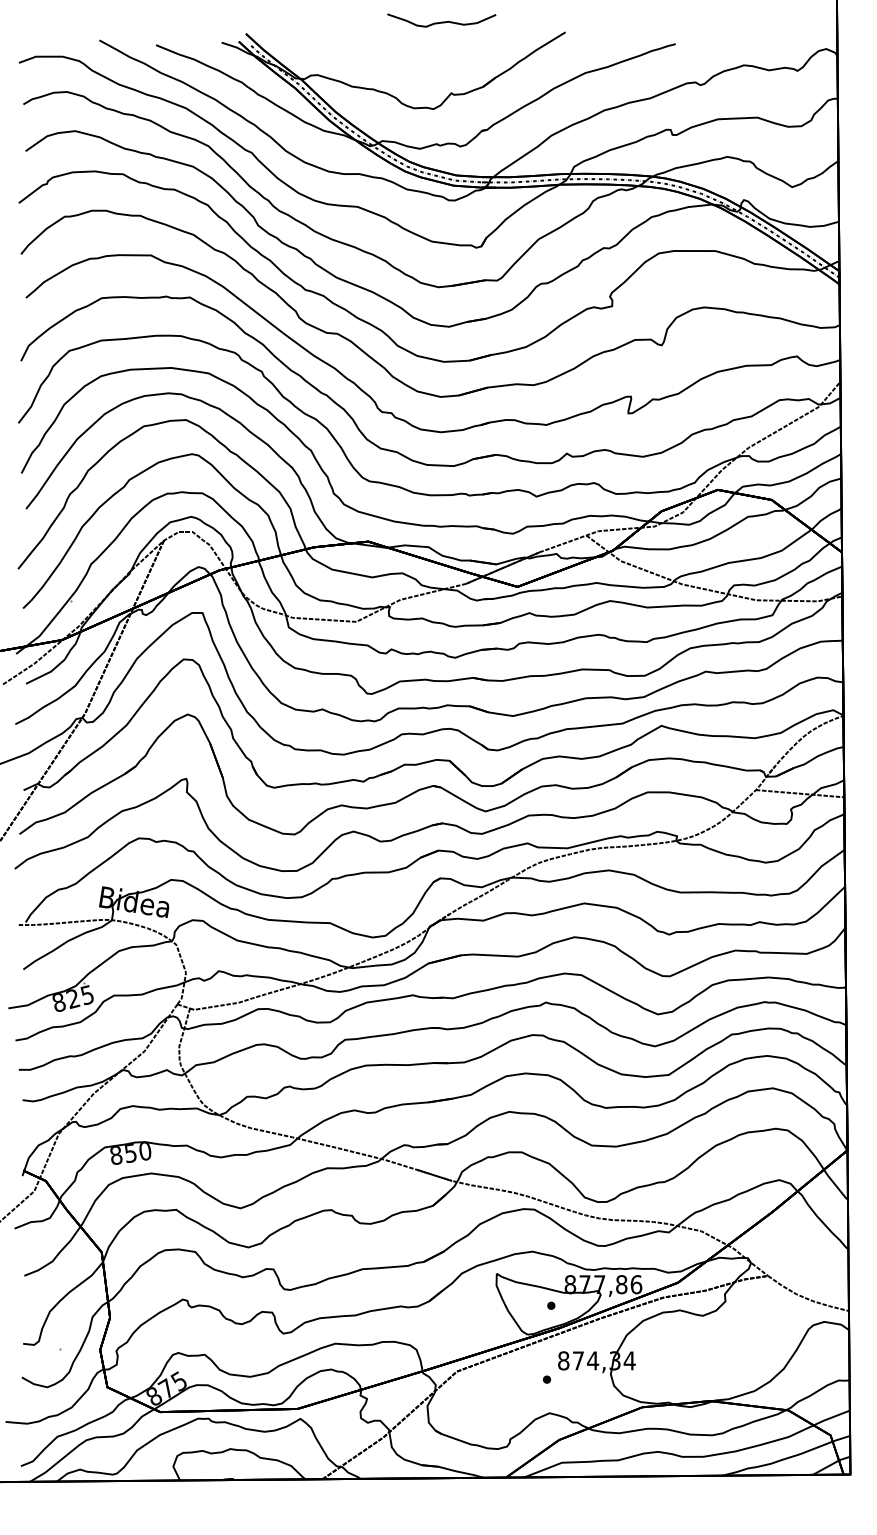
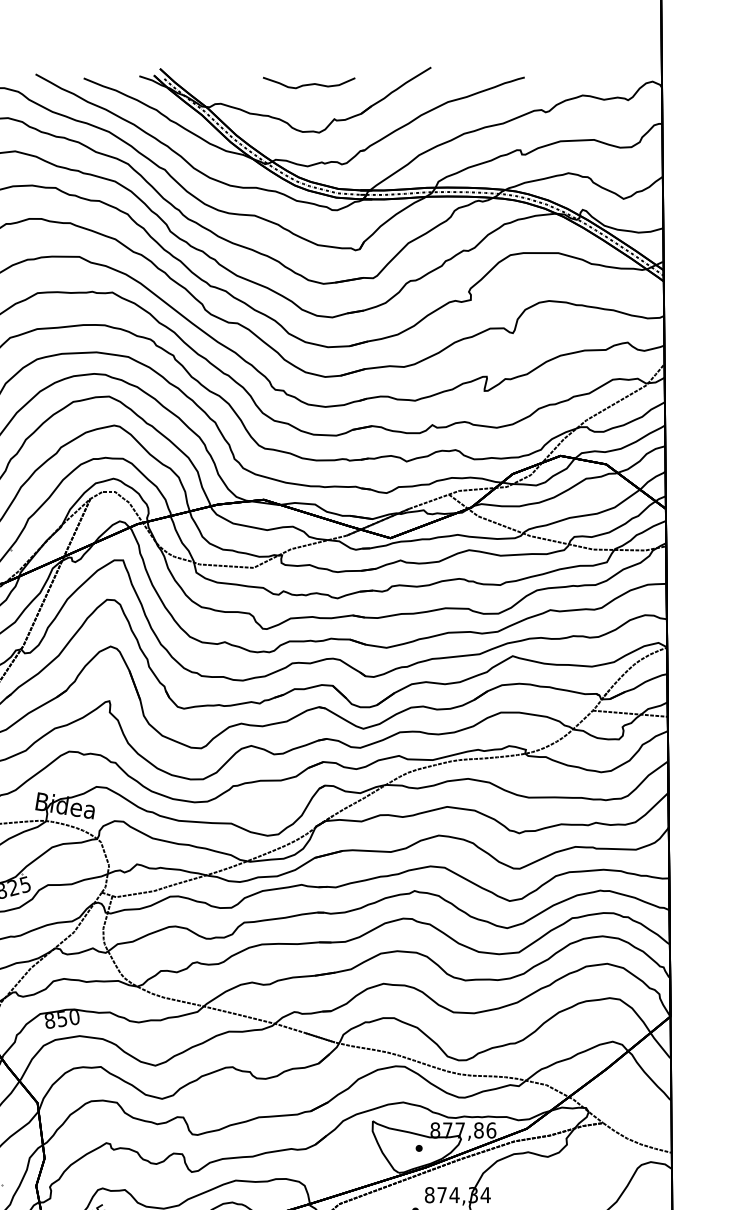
curve: (441, 21) -> (308, 83), moved

